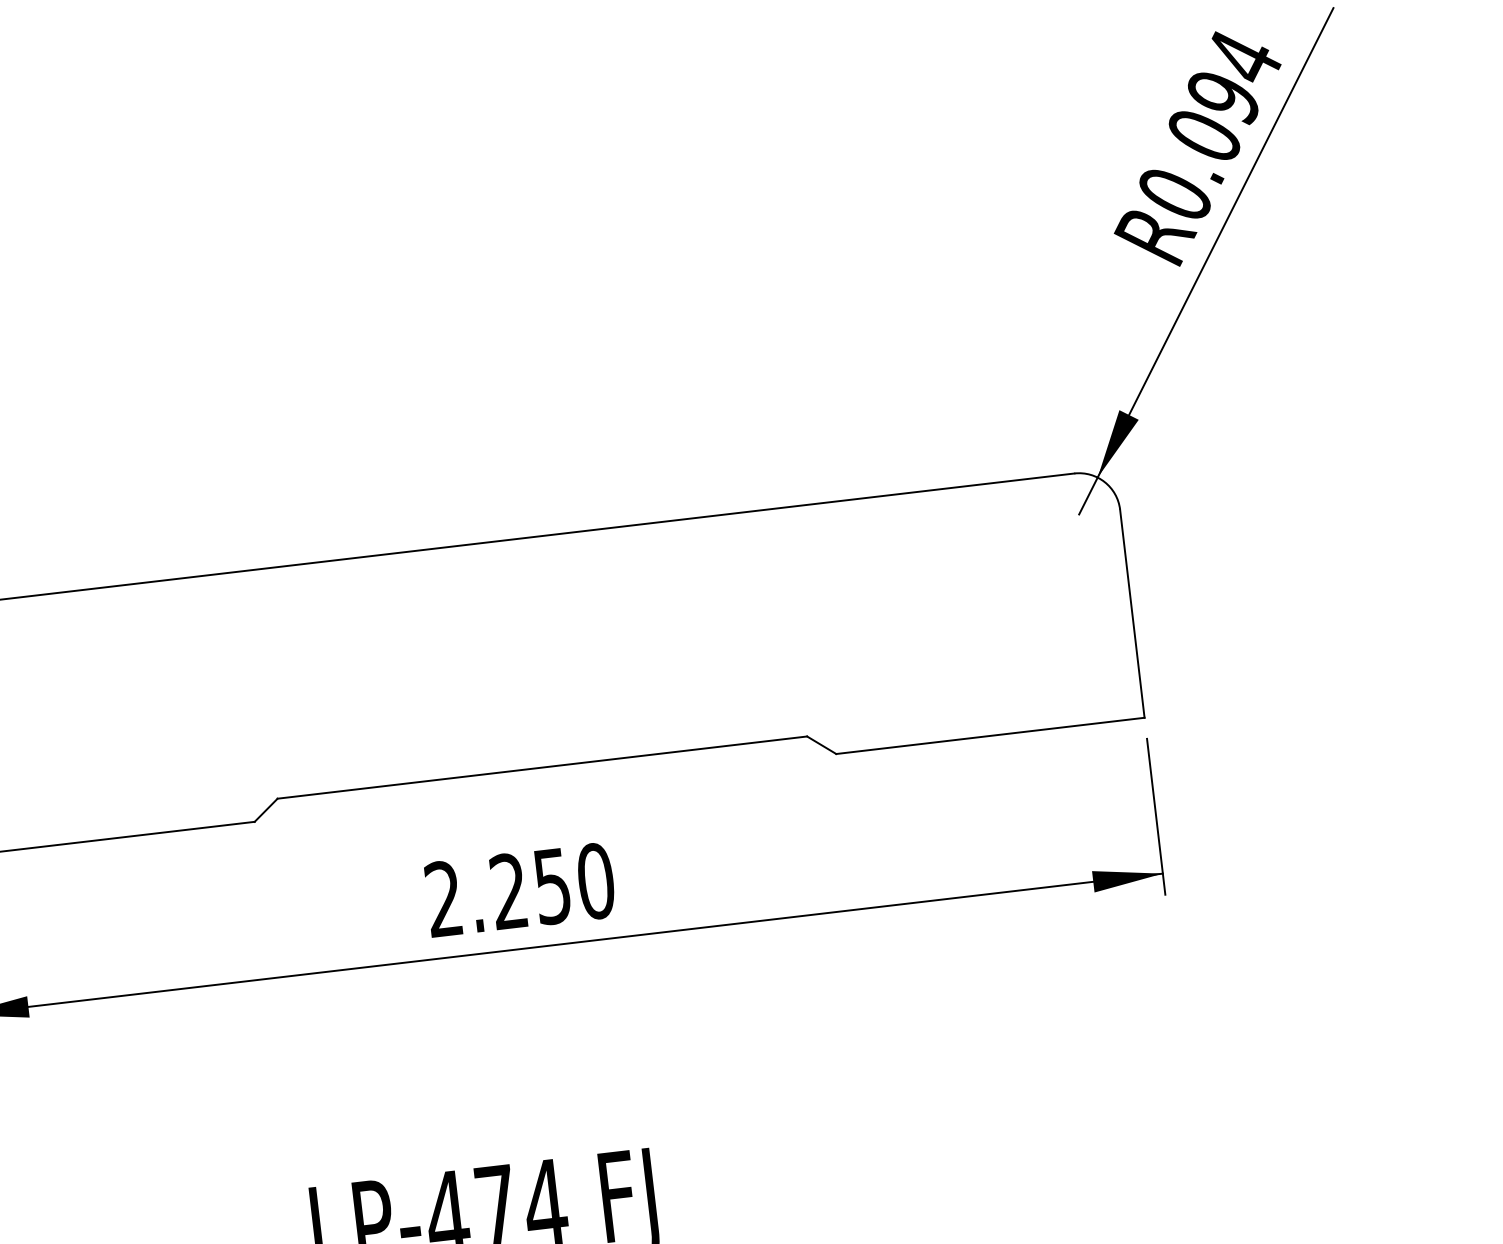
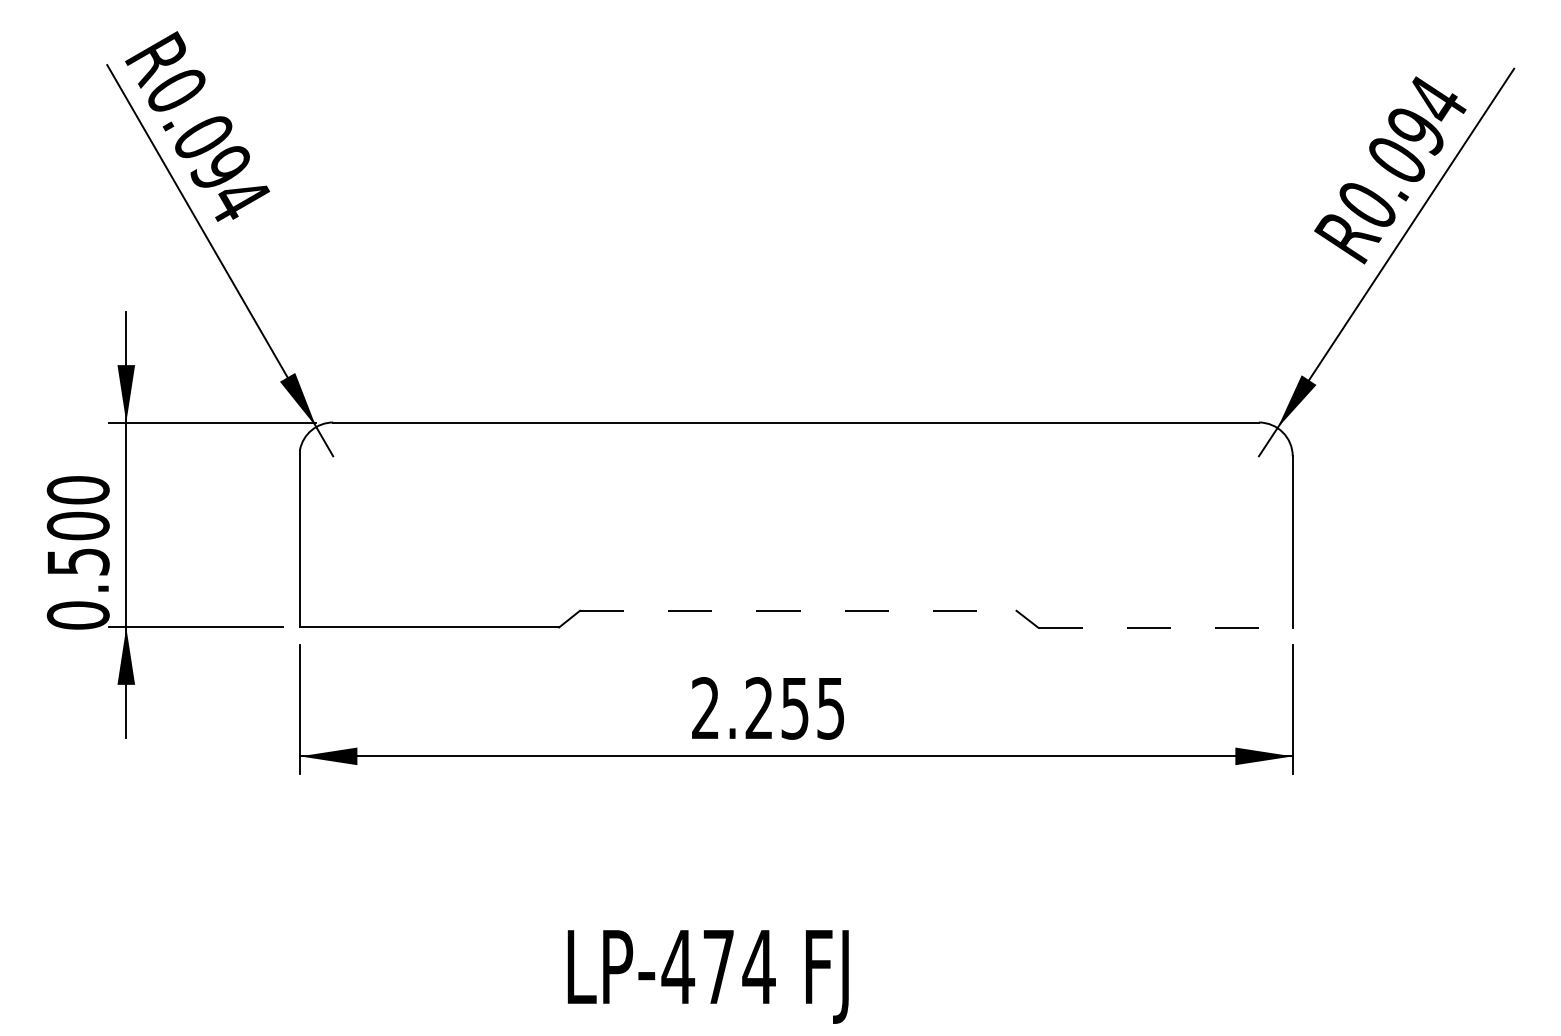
line: (991, 735) -> (1166, 627), solid -> dashed
line: (542, 767) -> (798, 610), solid -> dashed
text: (596, 881) -> (831, 708), 2.250 -> 2.255

